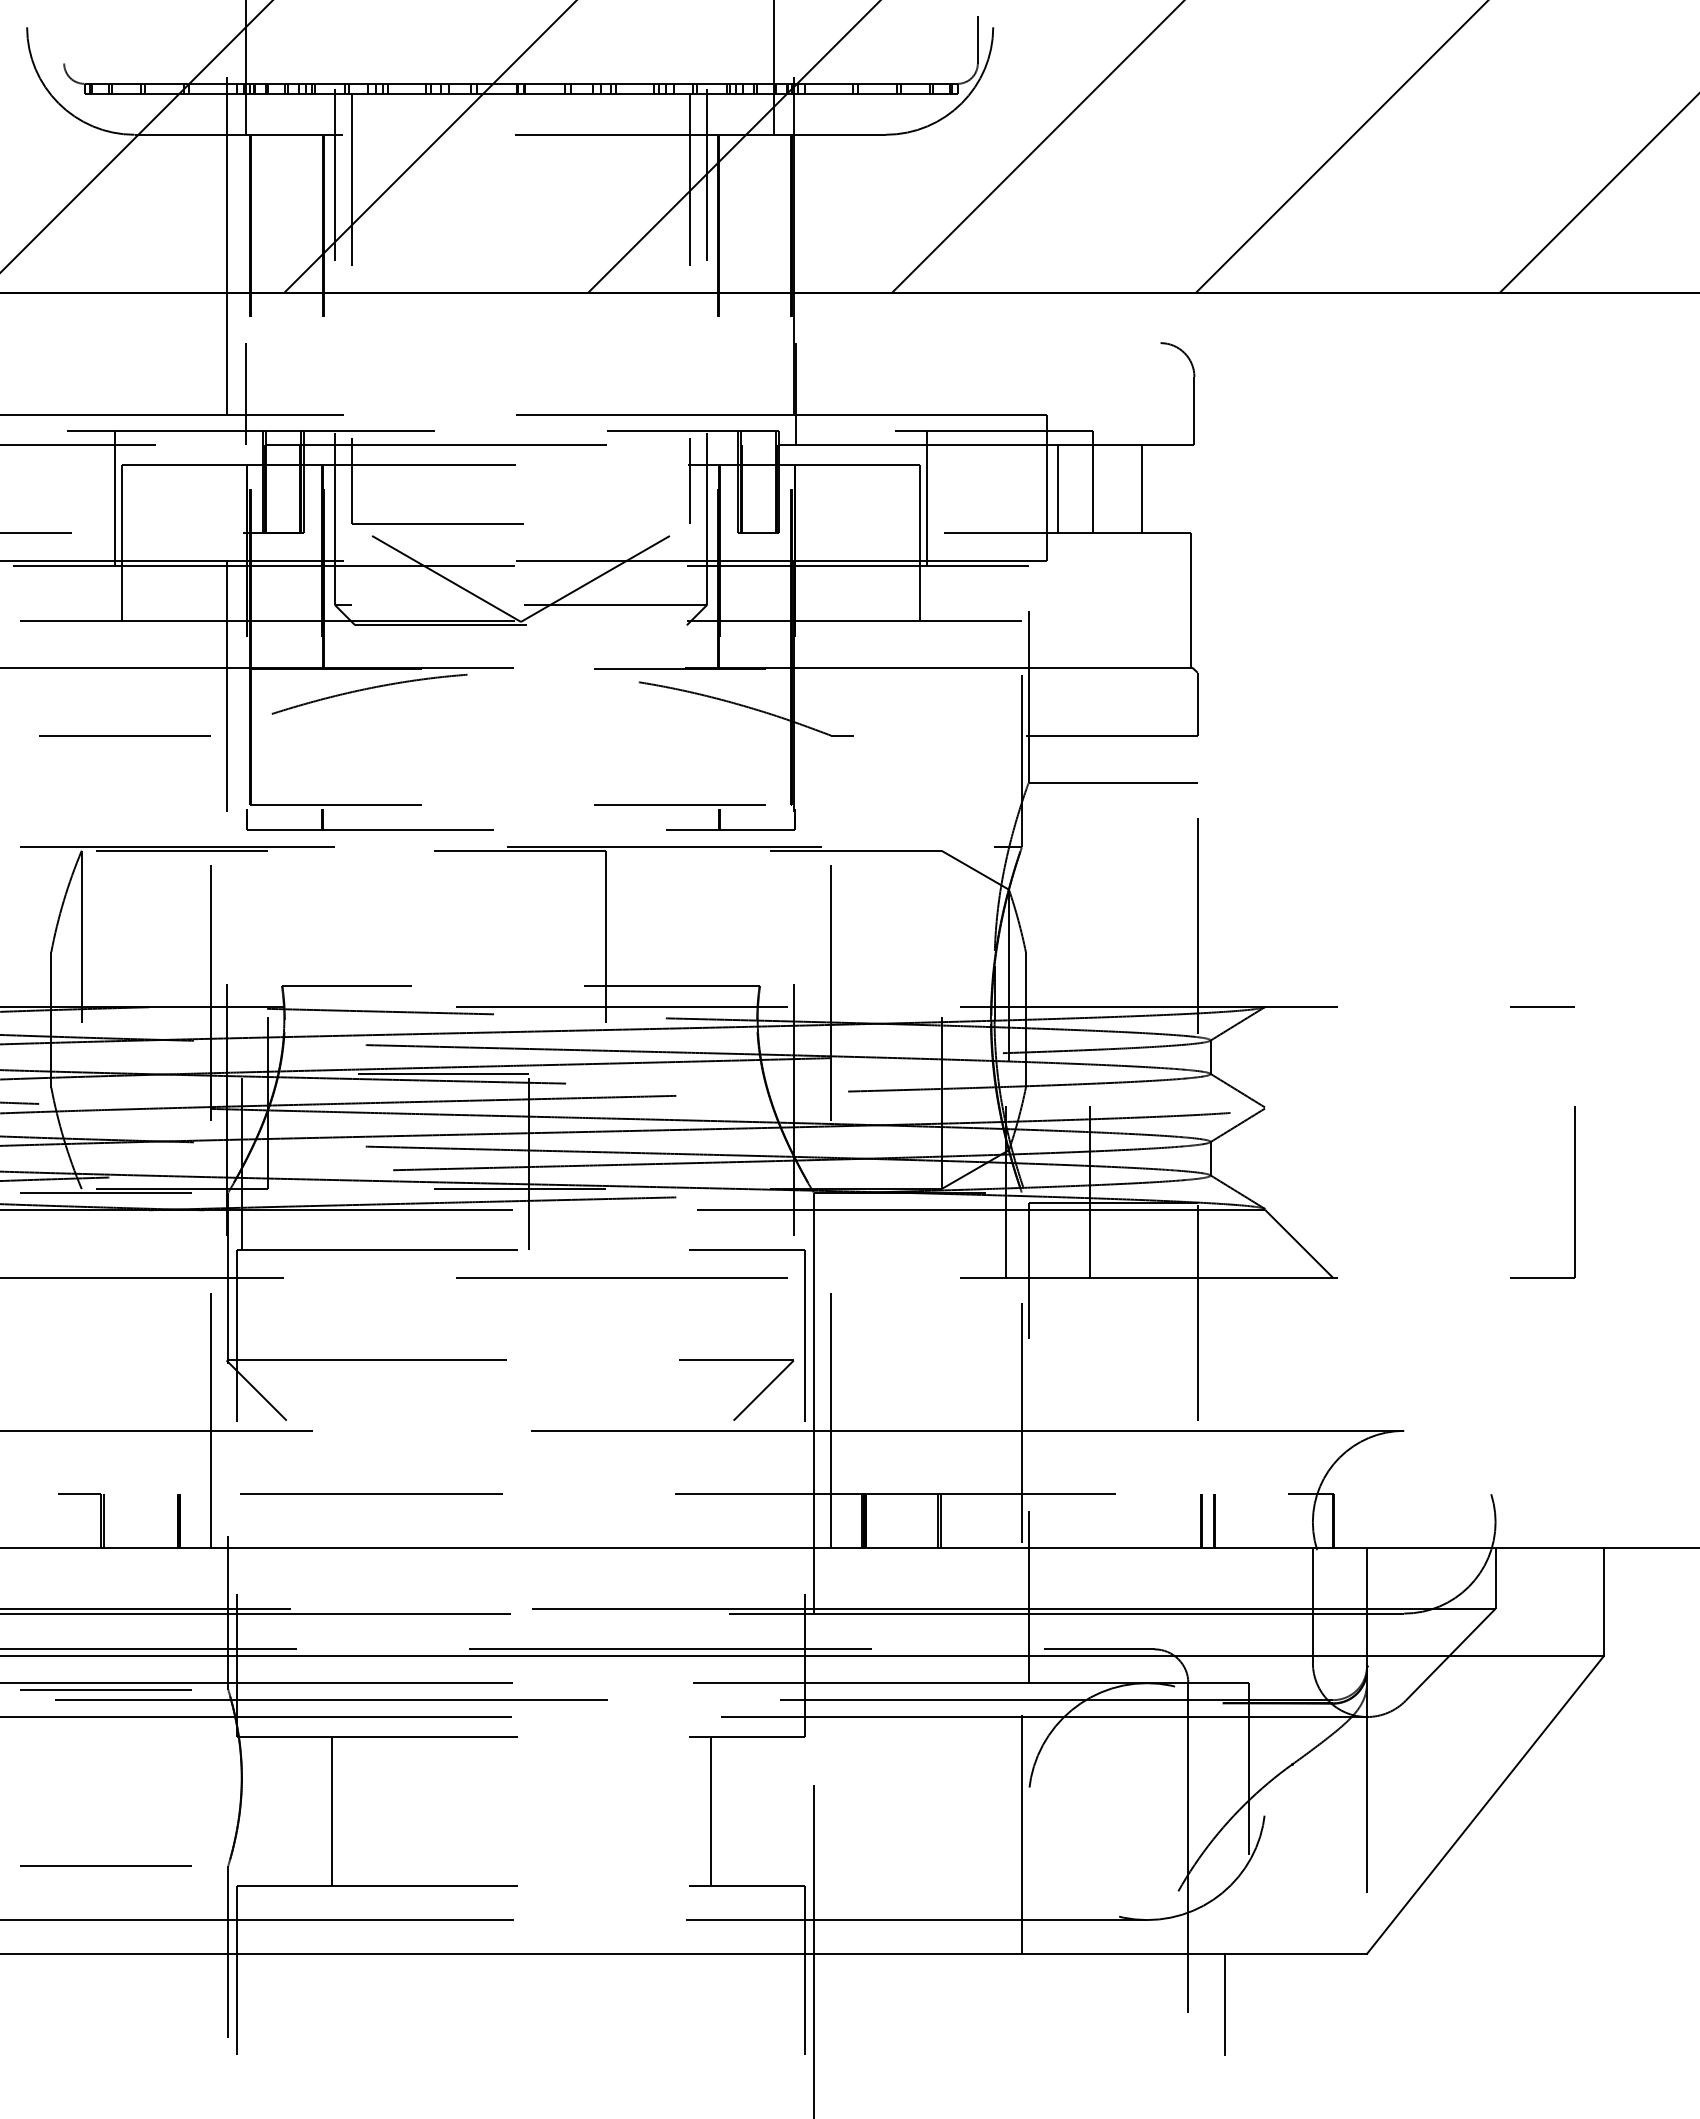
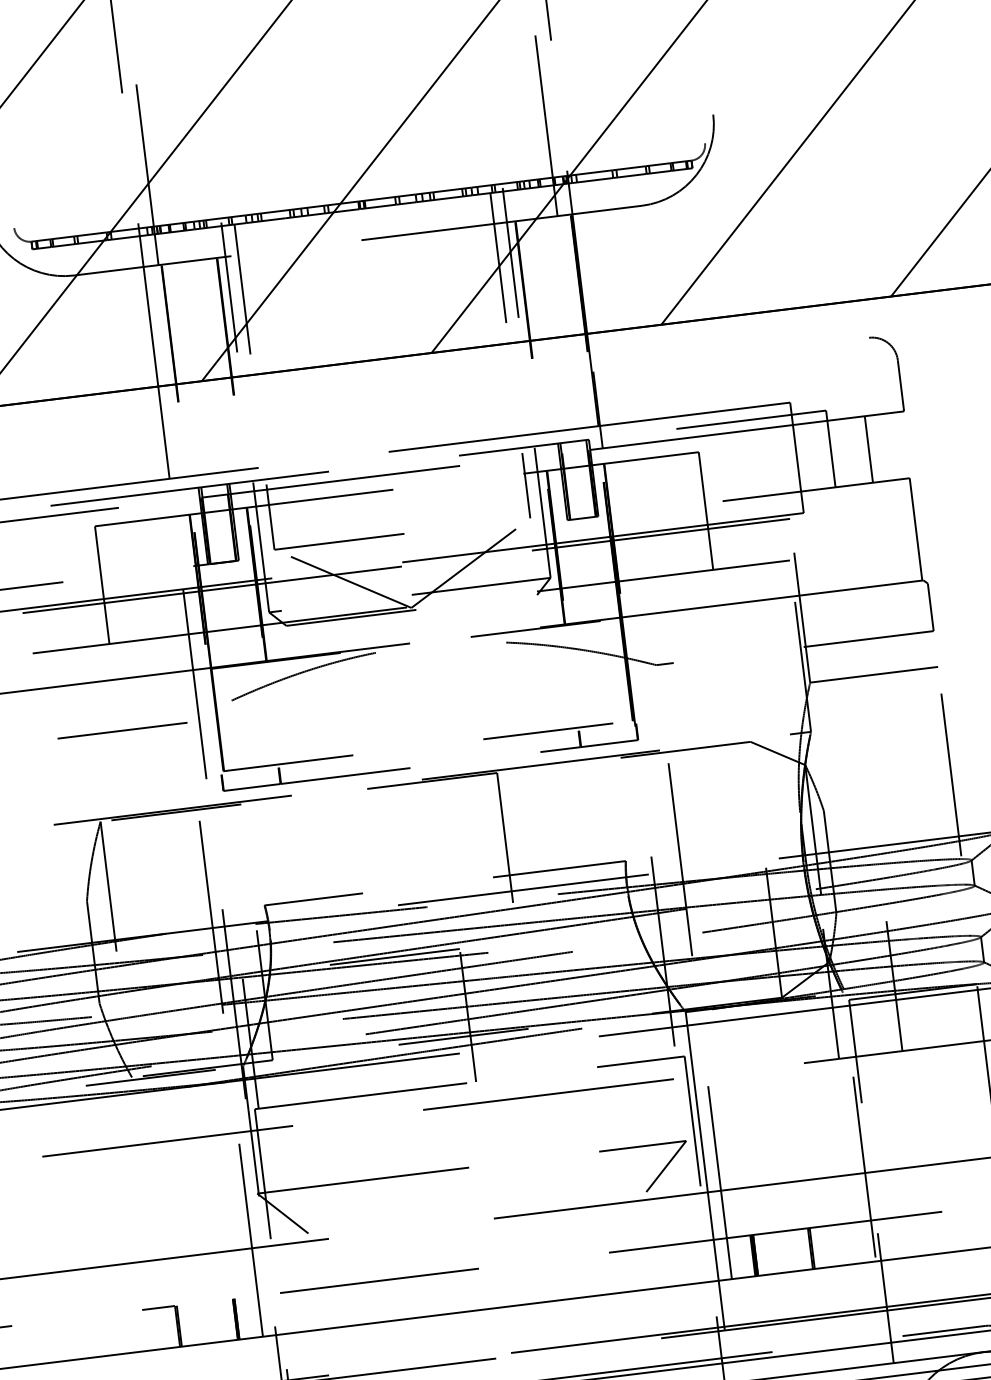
line: (977, 39) -> (702, 125), removed
line: (246, 393) -> (182, 460), removed
line: (1058, 488) -> (805, 457), removed
line: (114, 498) -> (92, 552), removed
line: (927, 498) -> (707, 476), removed

